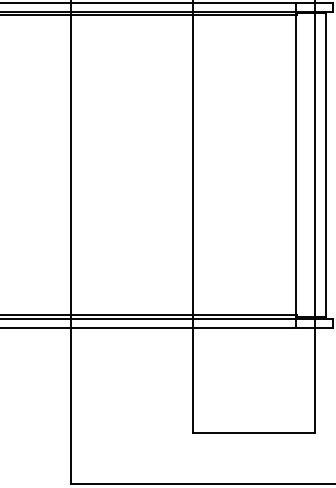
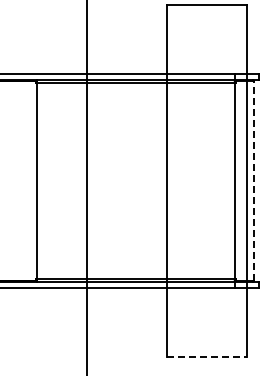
line: (326, 166) -> (254, 181), solid -> dashed
line: (253, 432) -> (206, 356), solid -> dashed

